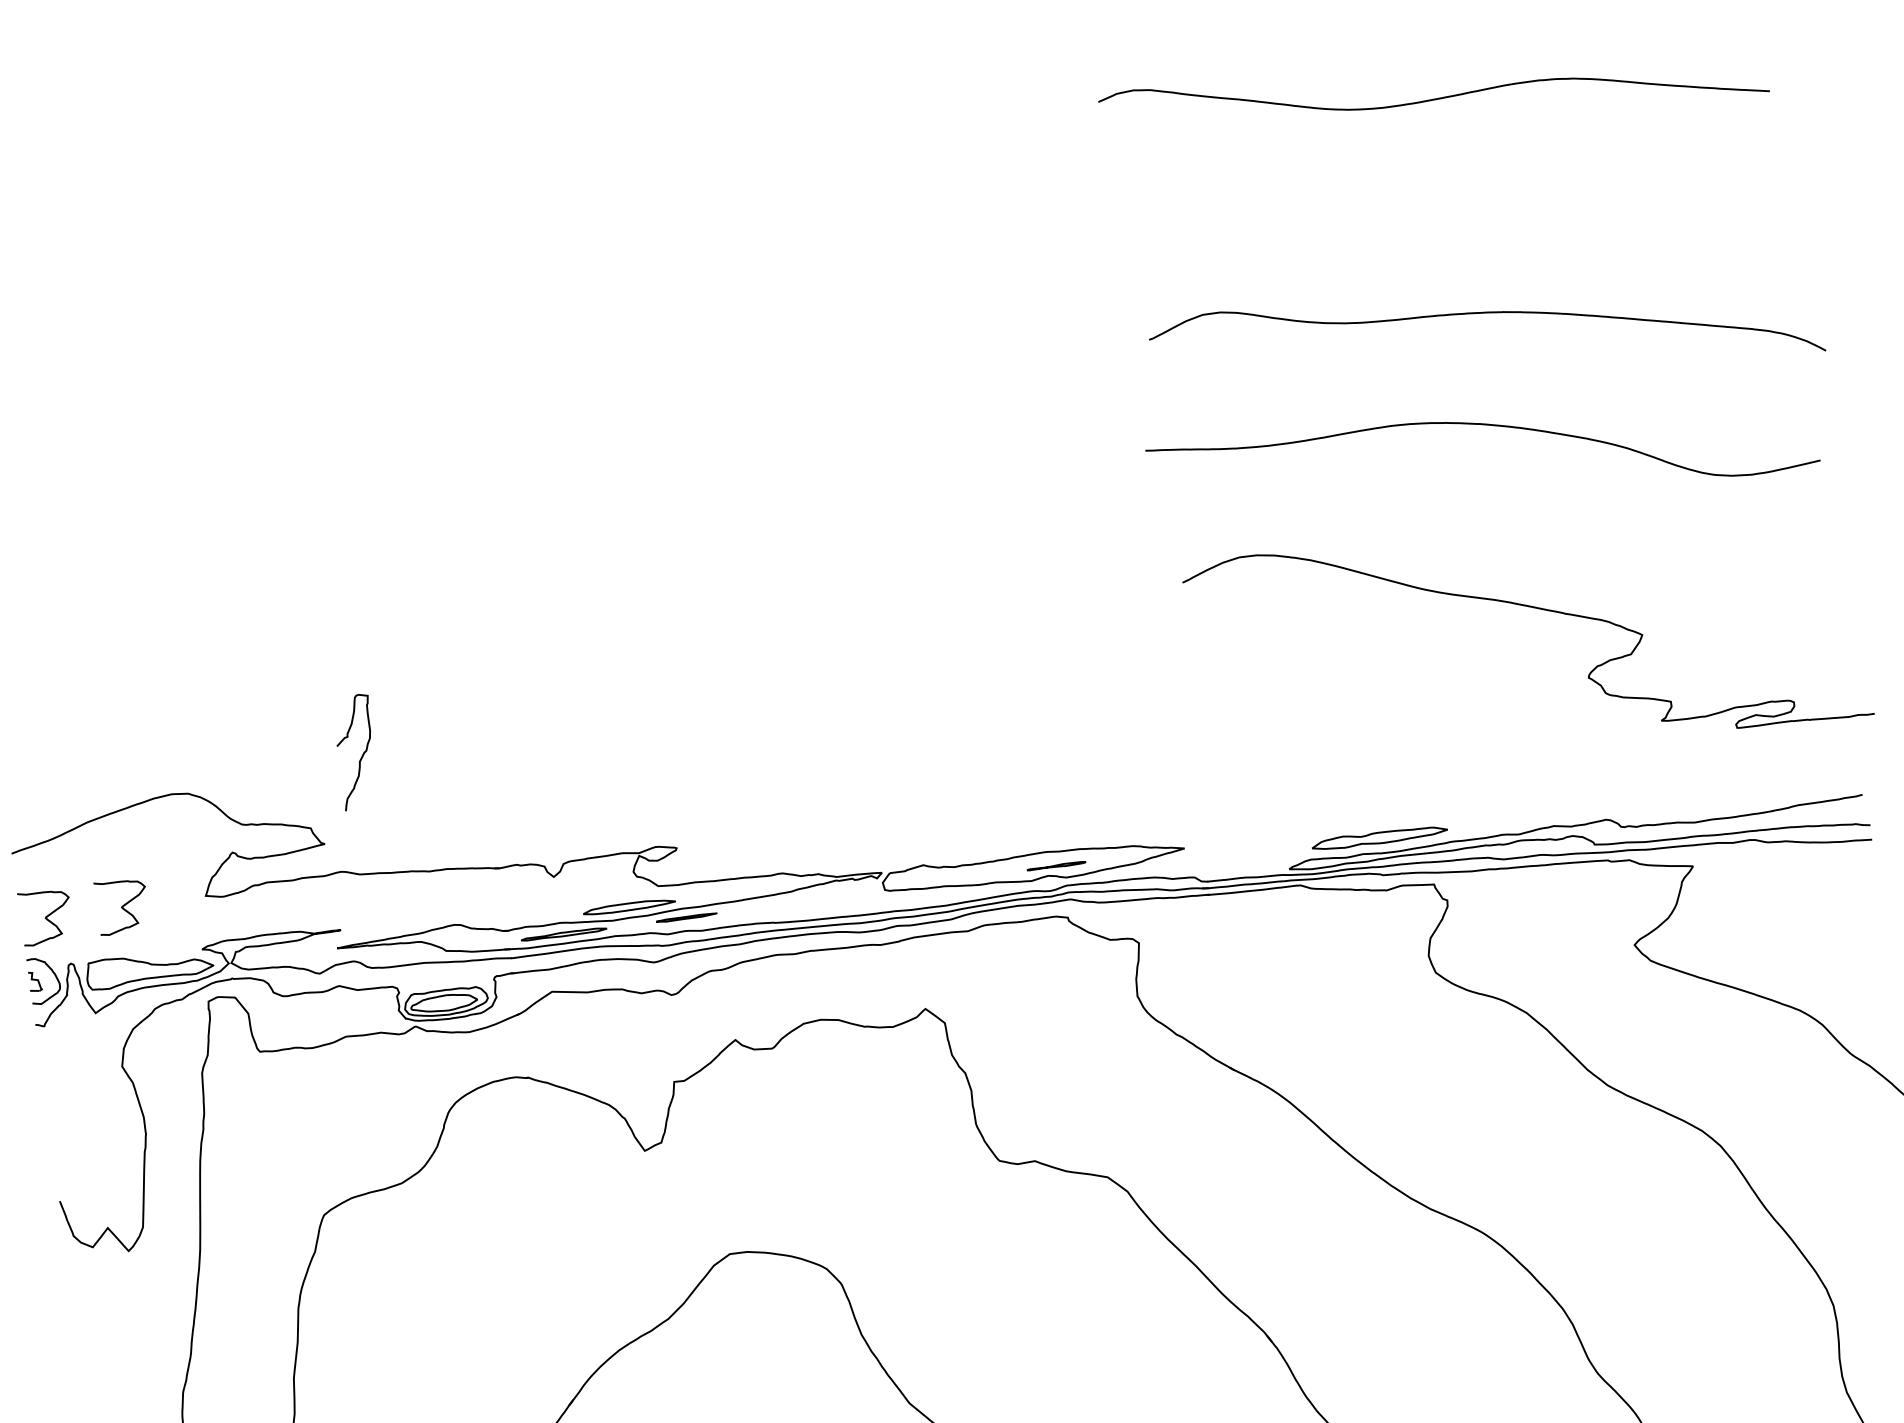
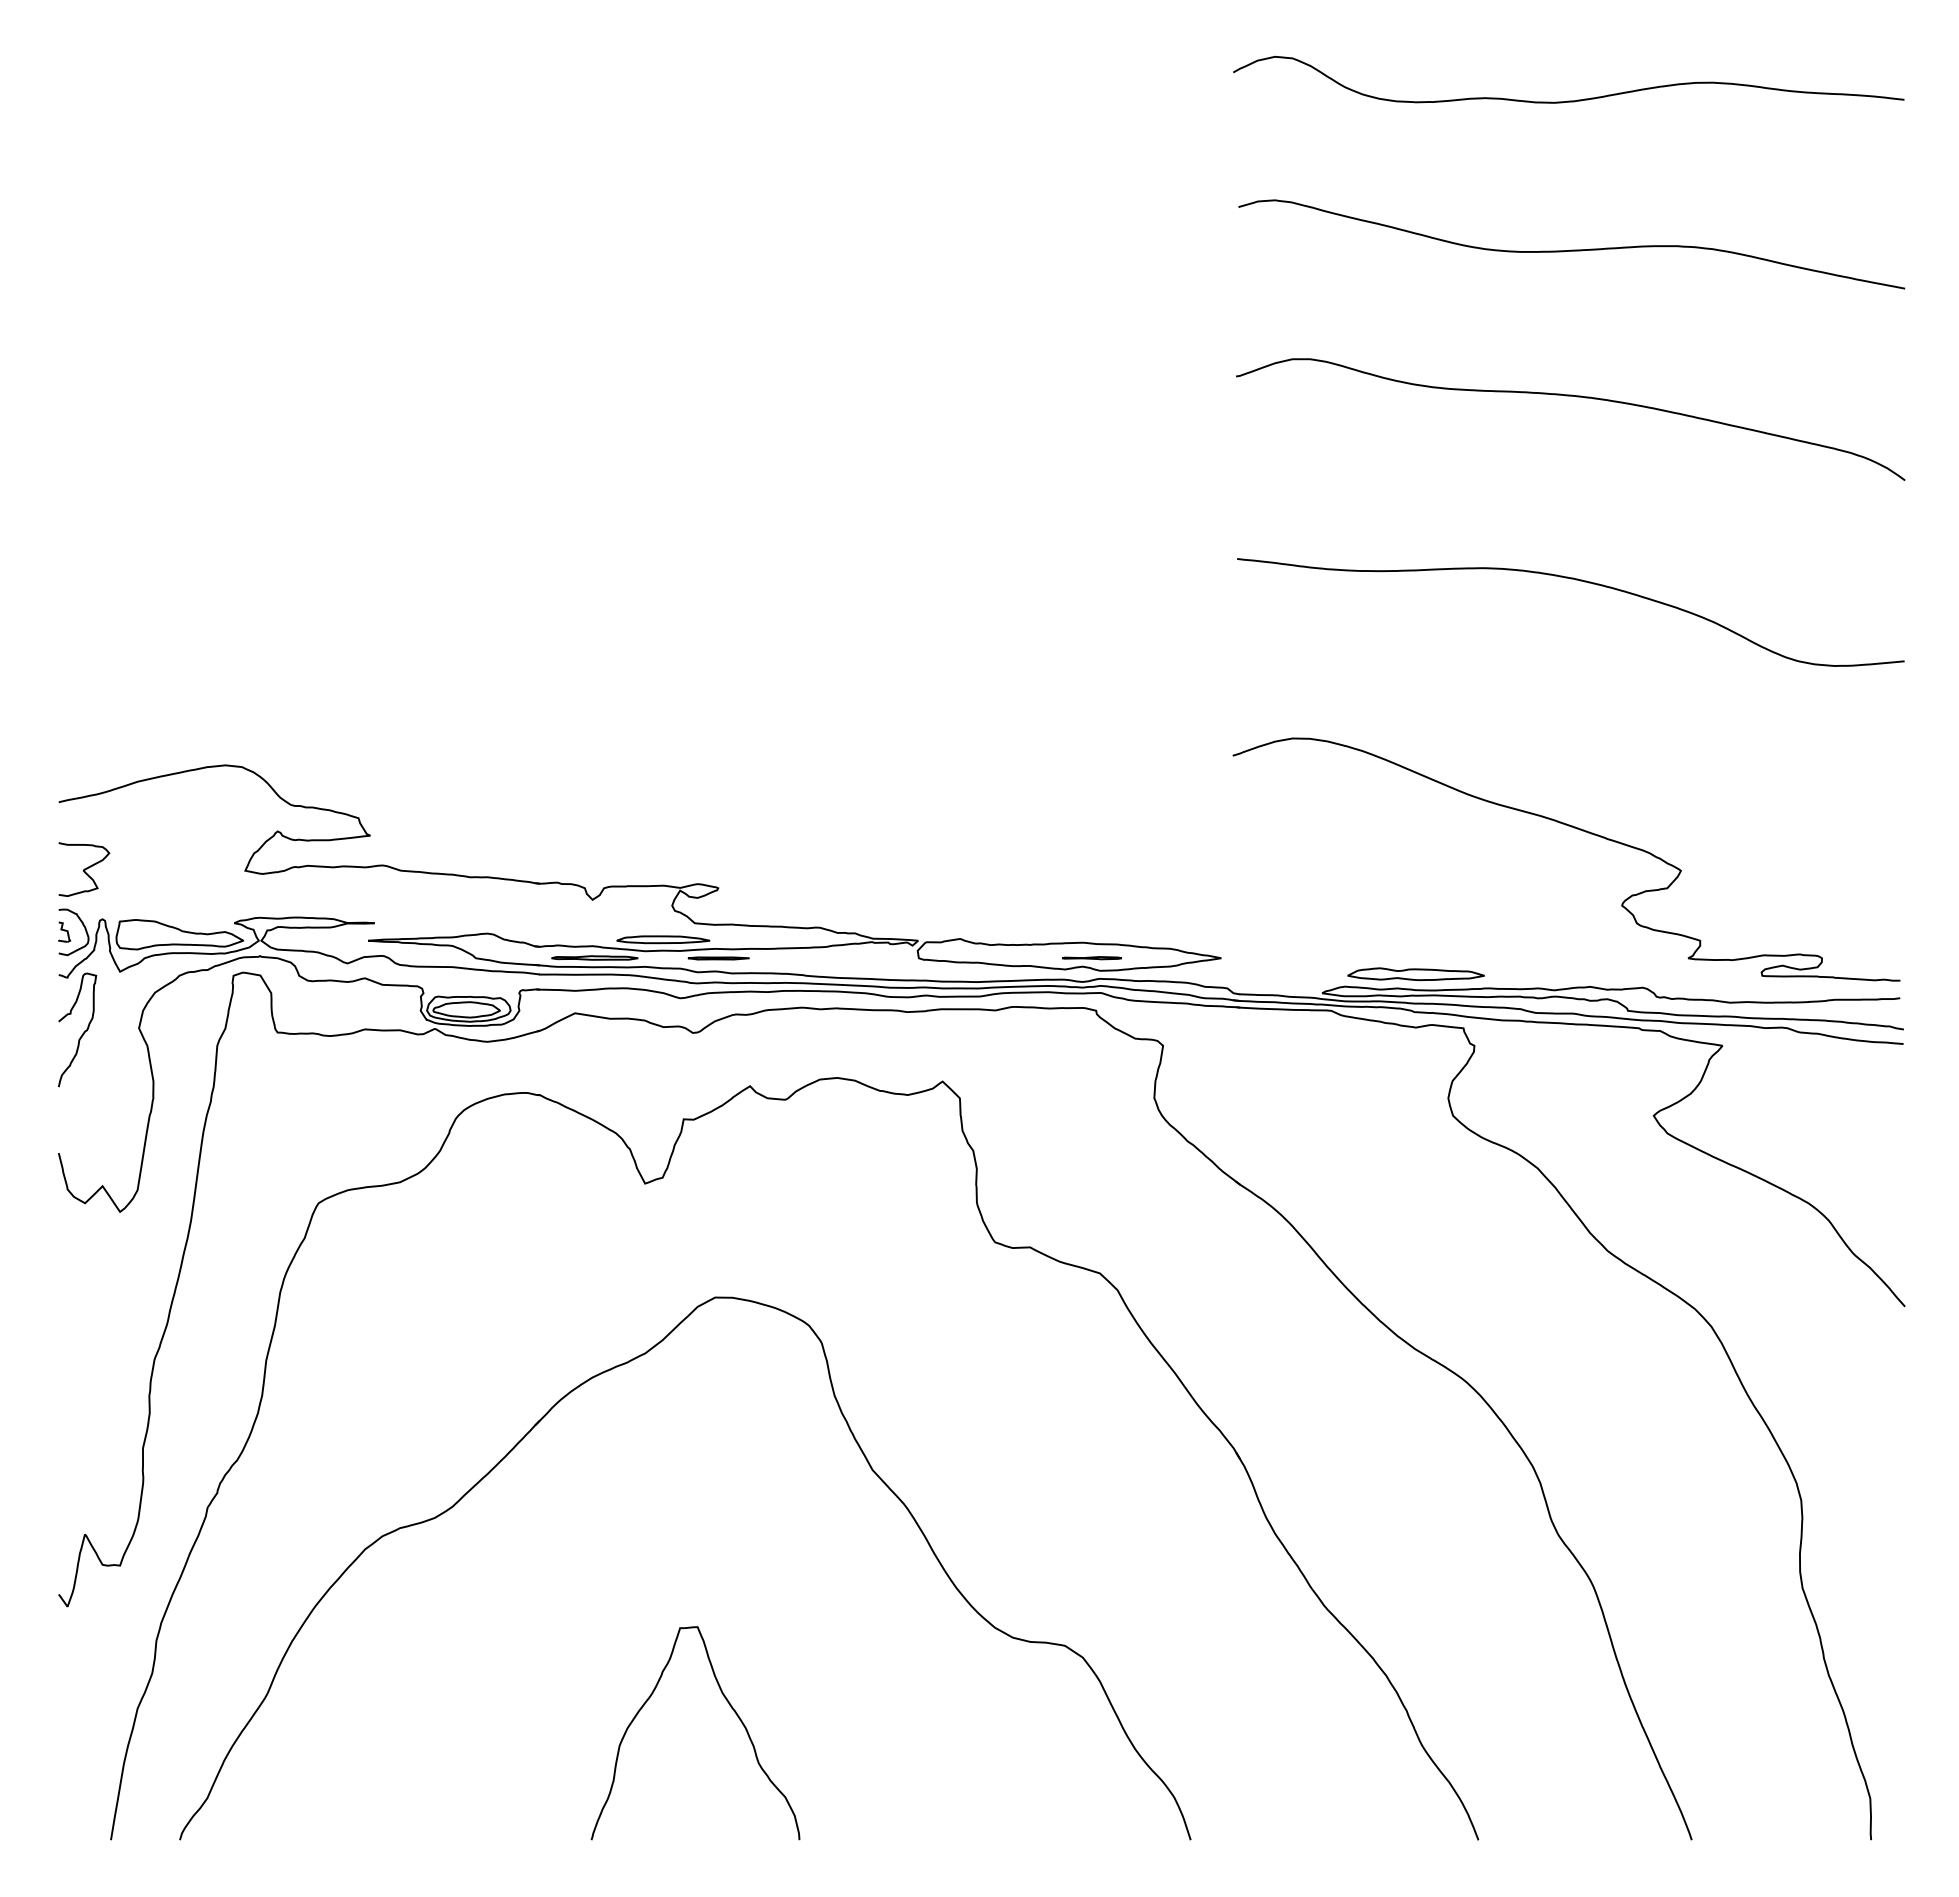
curve: (1489, 313) -> (1576, 397), moved
curve: (1536, 609) -> (1579, 830), moved
curve: (362, 754) -> (82, 1033), moved
curve: (122, 906) -> (161, 869), removed

